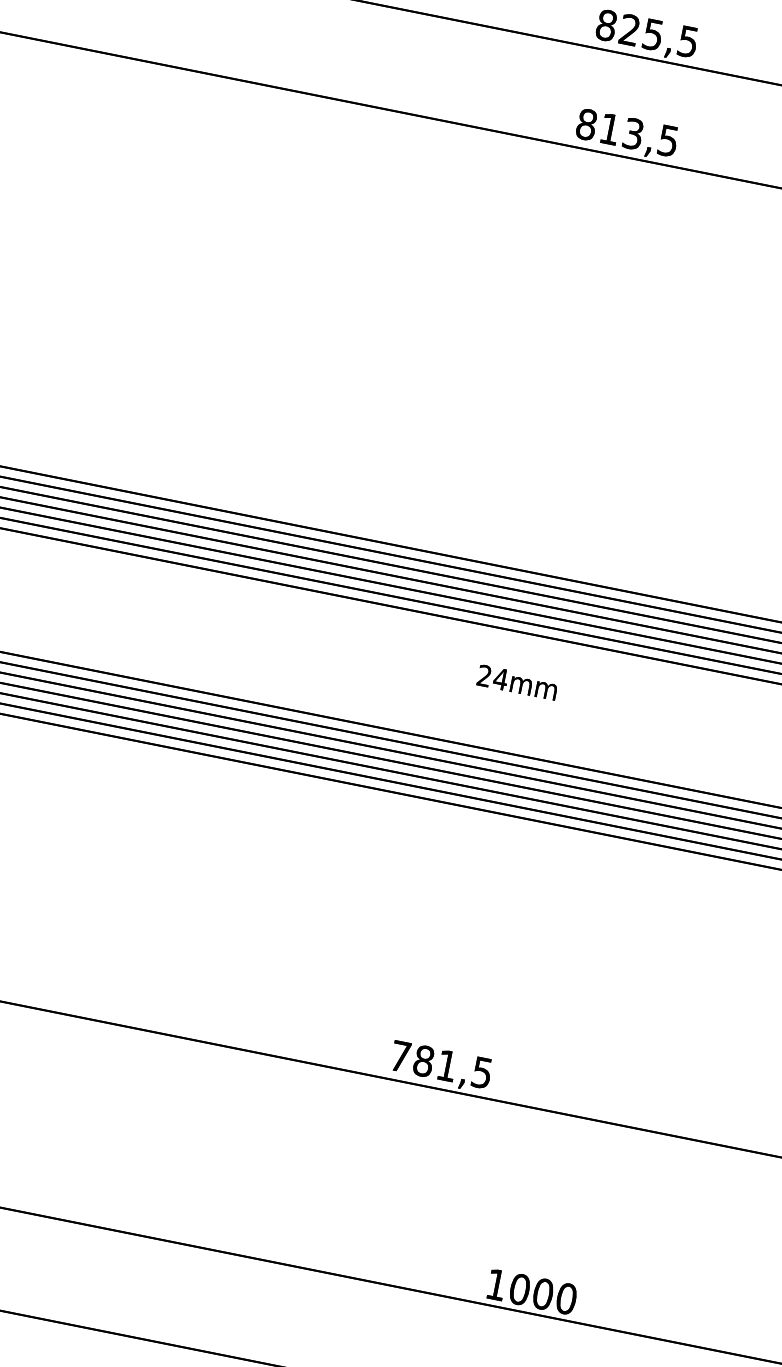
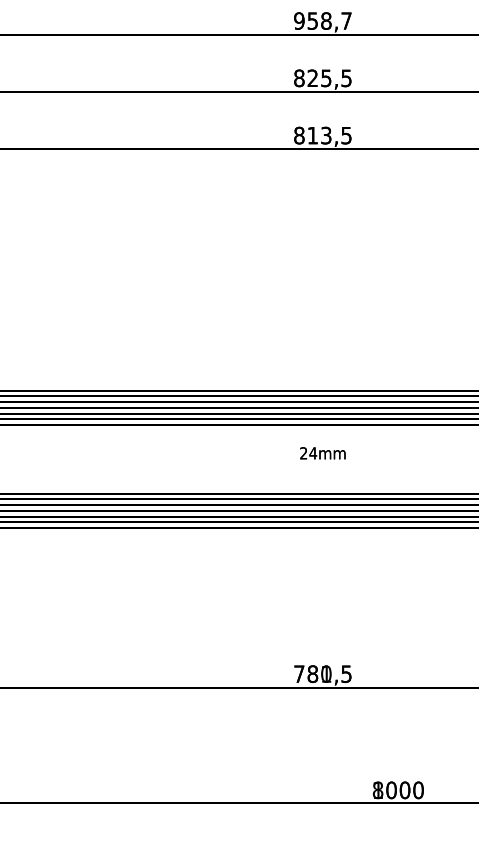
text: (447, 1064) -> (326, 673), 781,5 -> 780,5
text: (495, 1284) -> (377, 790), 1000 -> 8000

